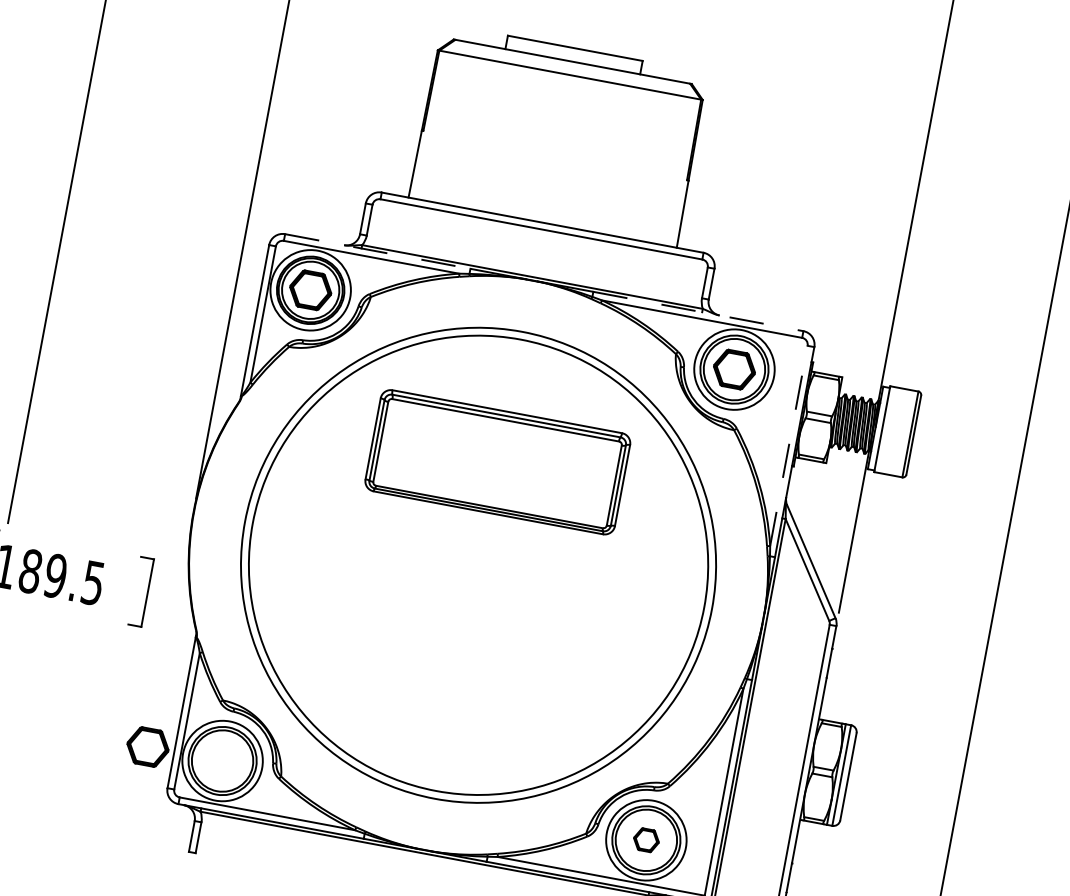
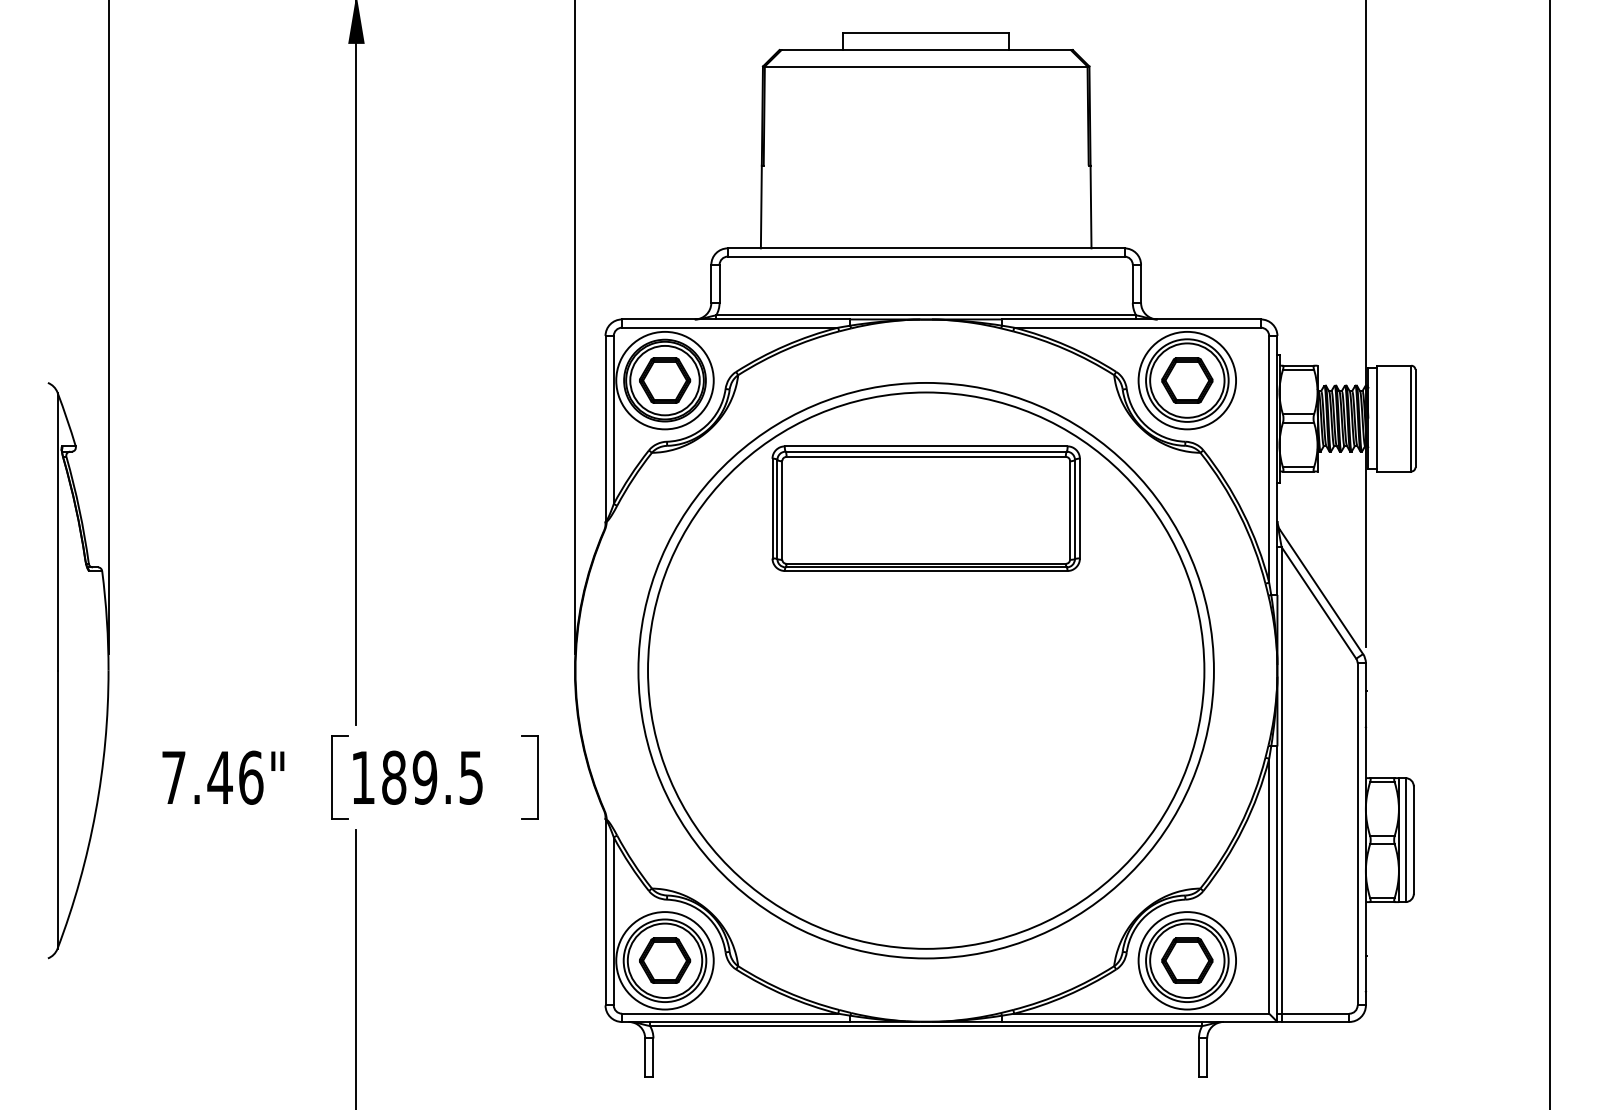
line: (377, 251) -> (736, 319), dashed -> solid
line: (698, 311) -> (1131, 319), dashed -> solid
line: (789, 445) -> (1269, 458), dashed -> solid
part: (497, 462) -> (925, 508), moved
part: (148, 746) -> (665, 960), moved
part: (646, 840) -> (1187, 960), size x1.67

